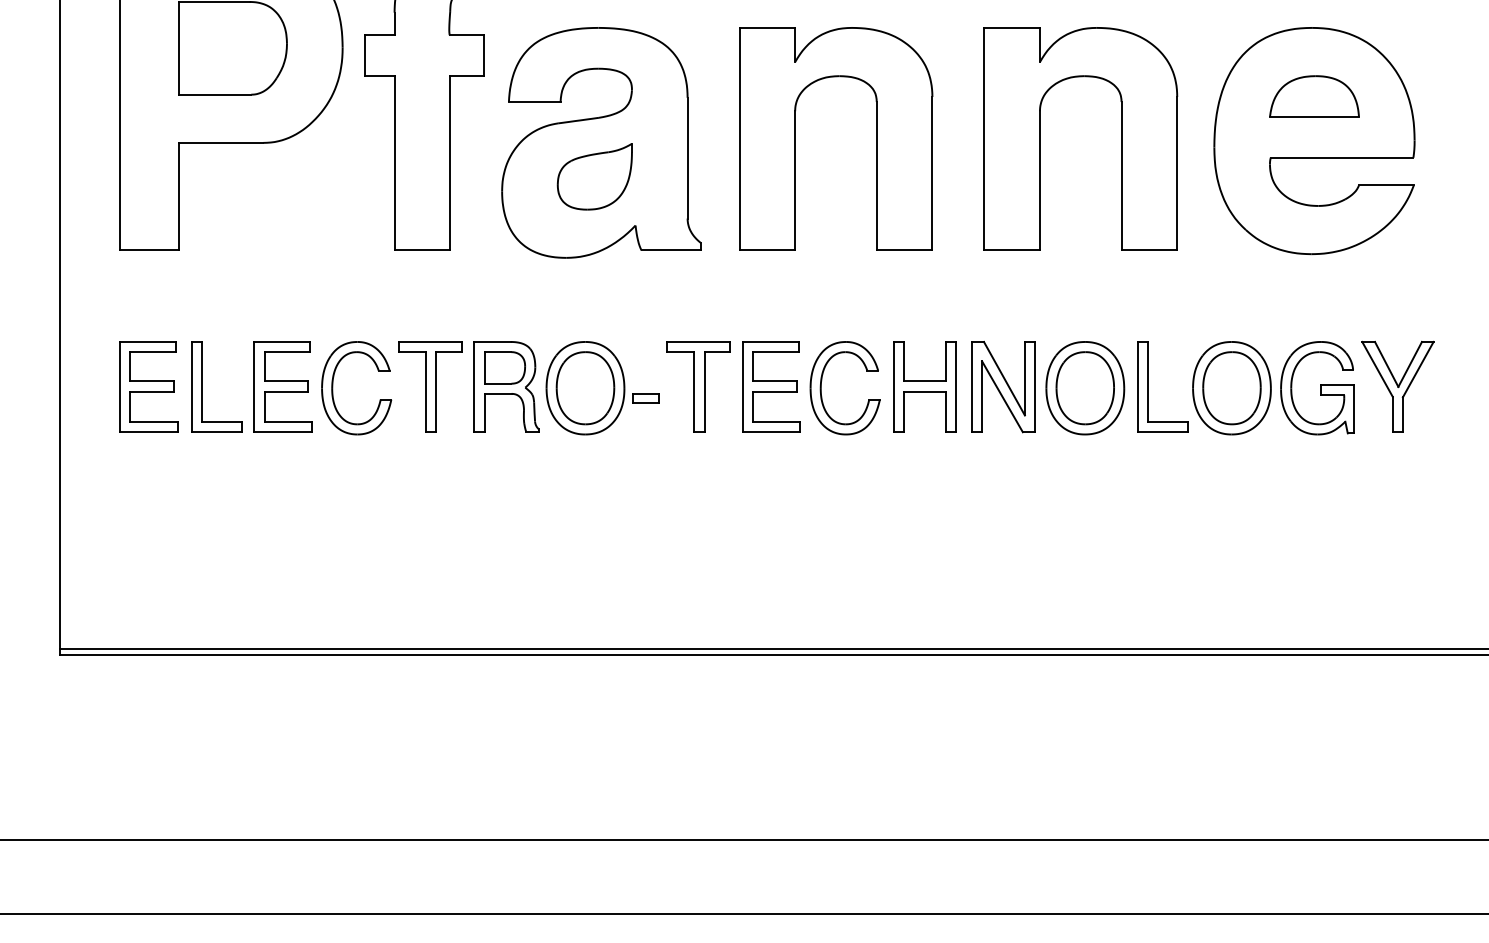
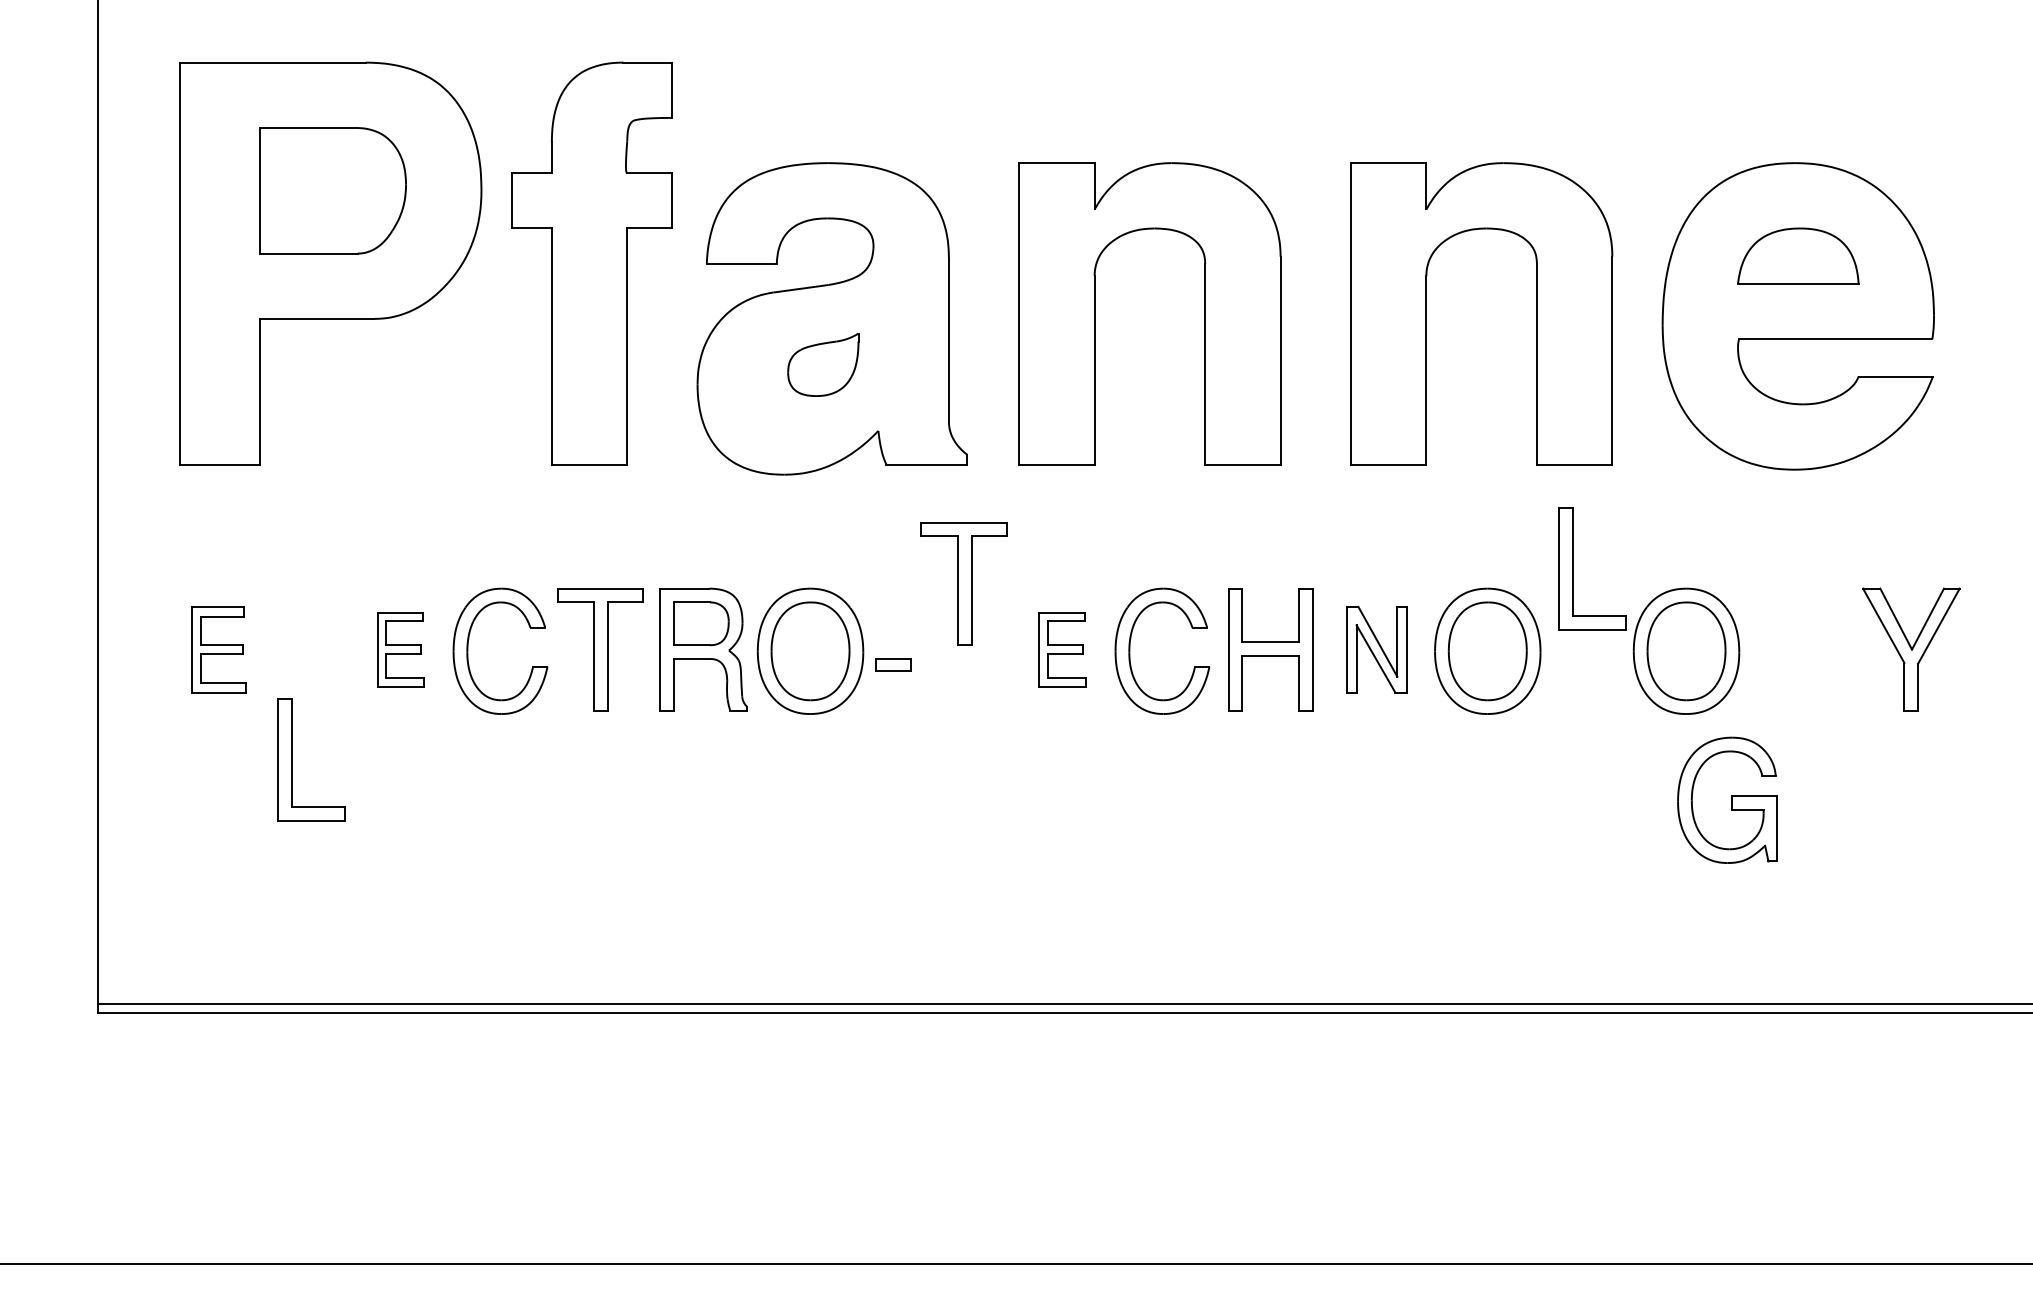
part: (595, 176) -> (823, 364), size x0.7
part: (148, 386) -> (218, 649), size x0.7
part: (203, 386) -> (292, 759), moved
part: (282, 386) -> (400, 649), size x0.6
part: (698, 386) -> (963, 583), moved
part: (771, 386) -> (1062, 649), size x0.6
part: (1003, 386) -> (1376, 649), size x0.7
part: (1148, 386) -> (1573, 568), moved
part: (1317, 387) -> (1727, 799), moved

